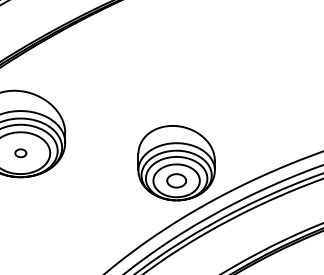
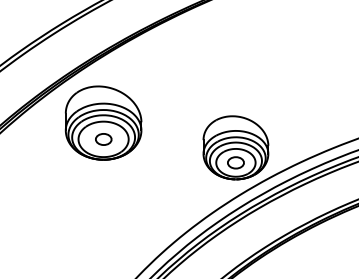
part: (20, 153) -> (103, 139), size x1.67

